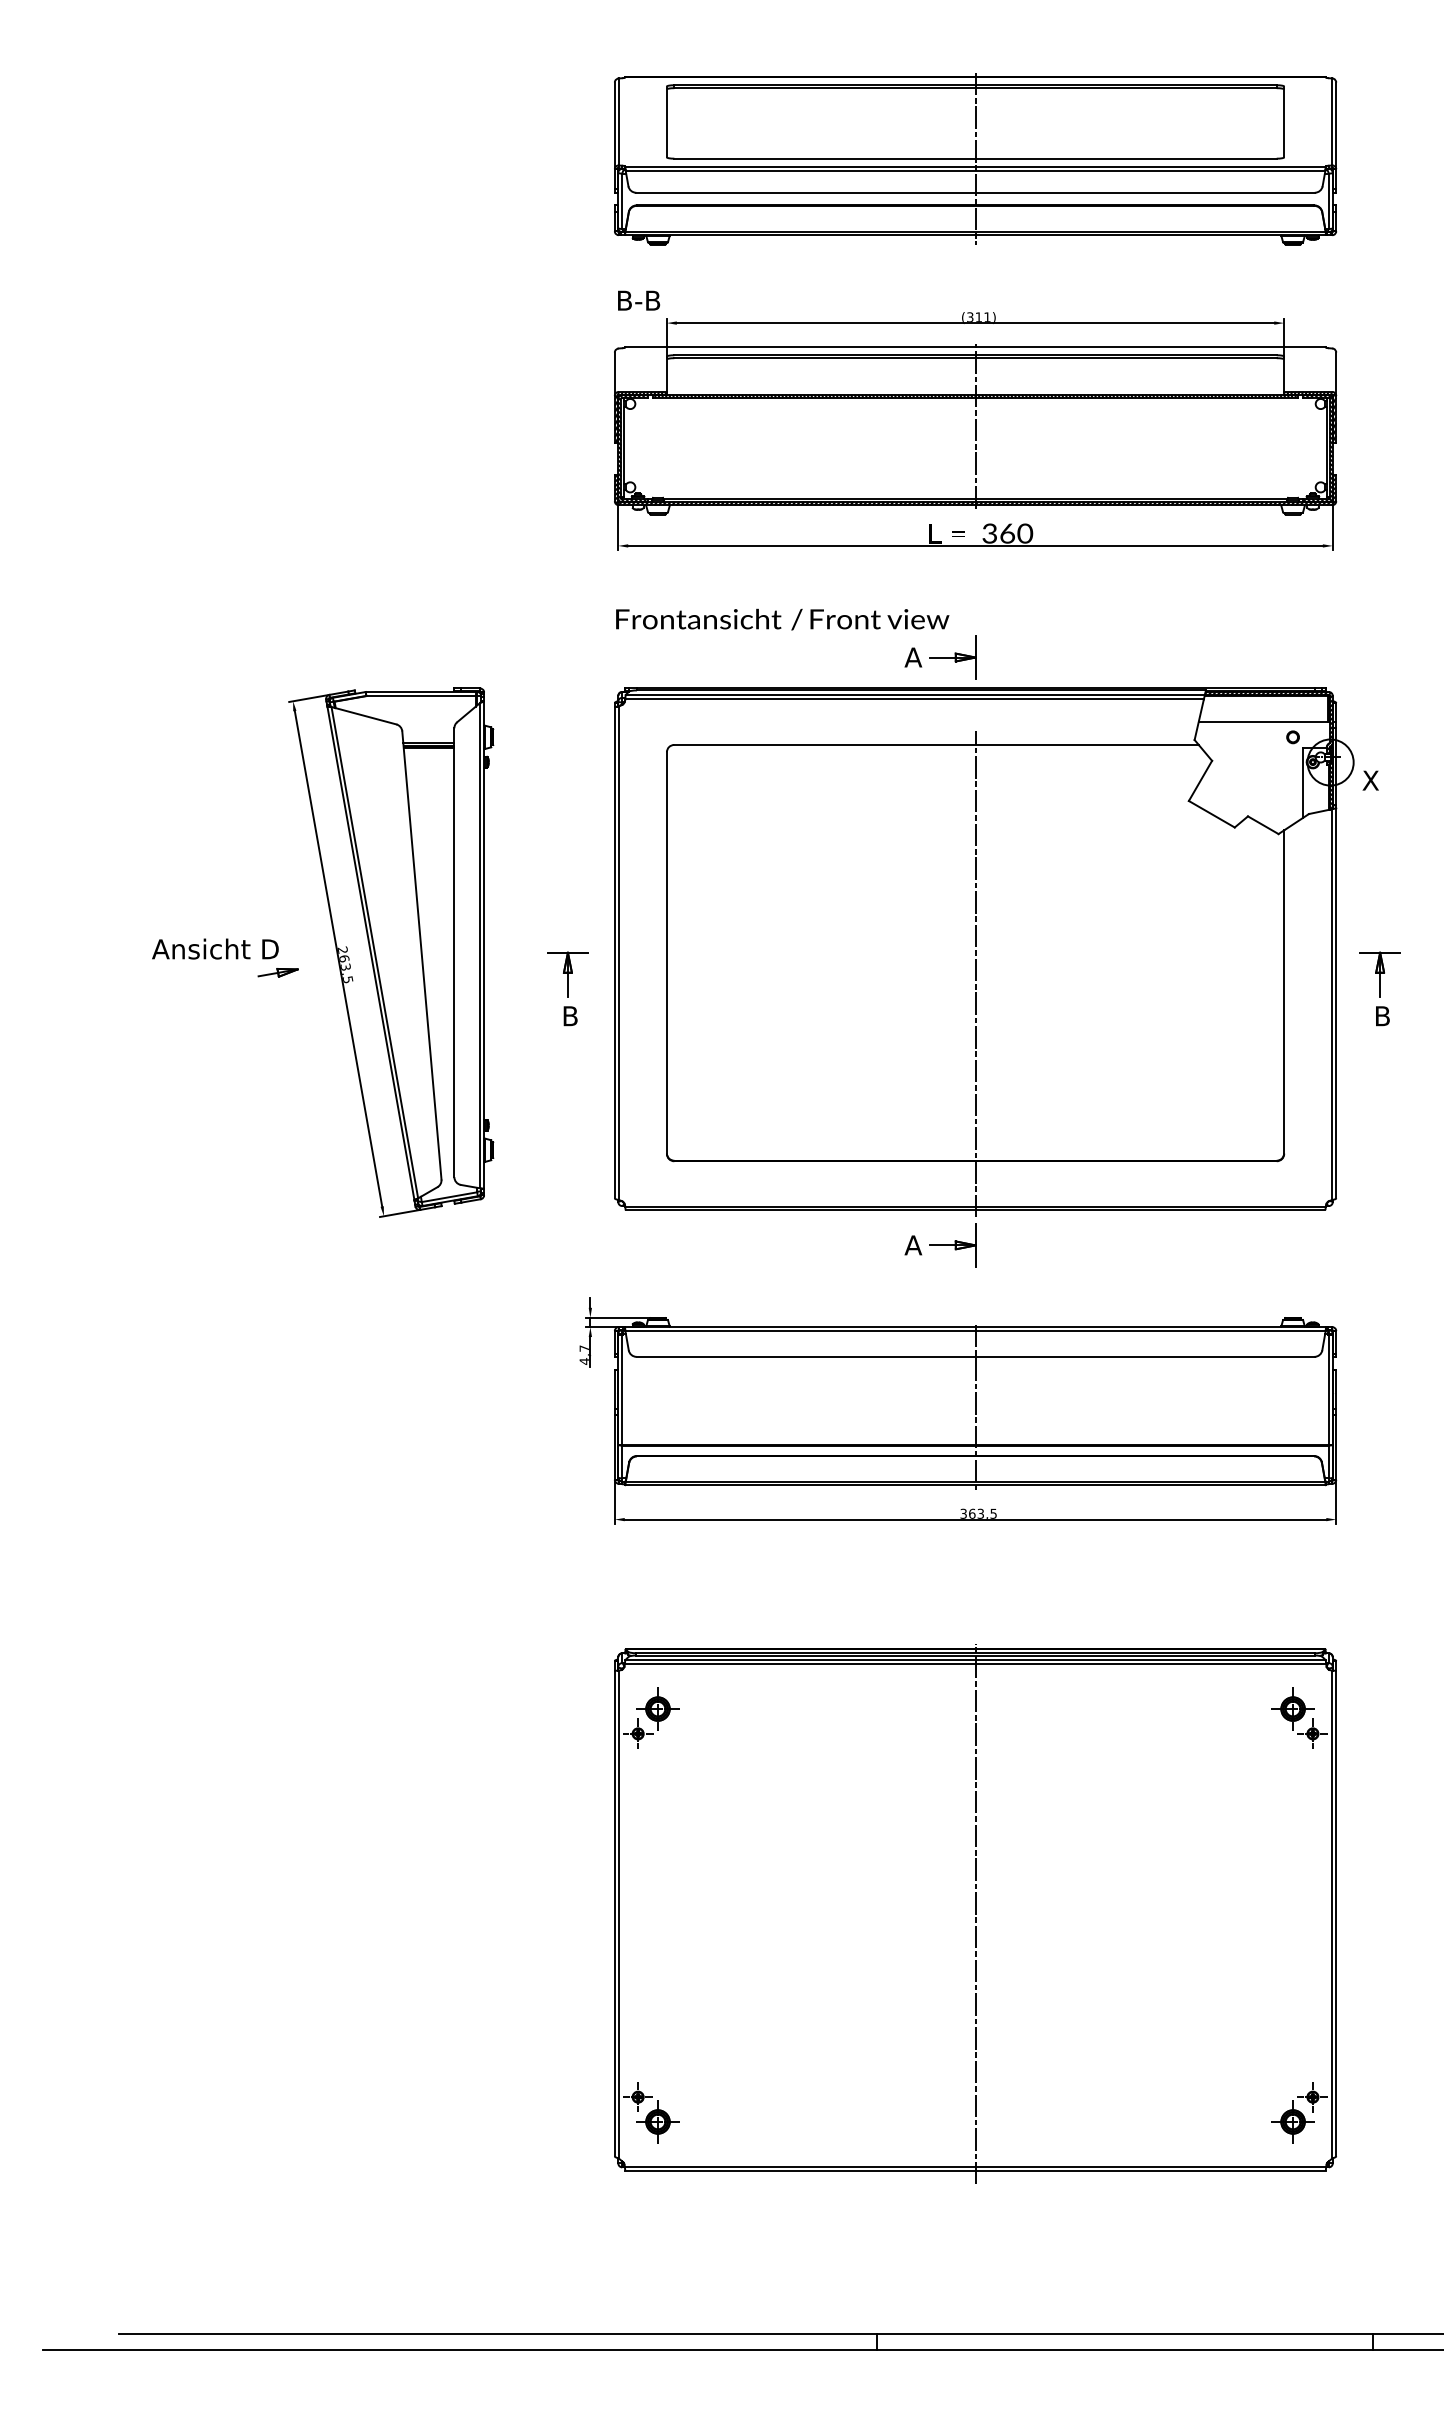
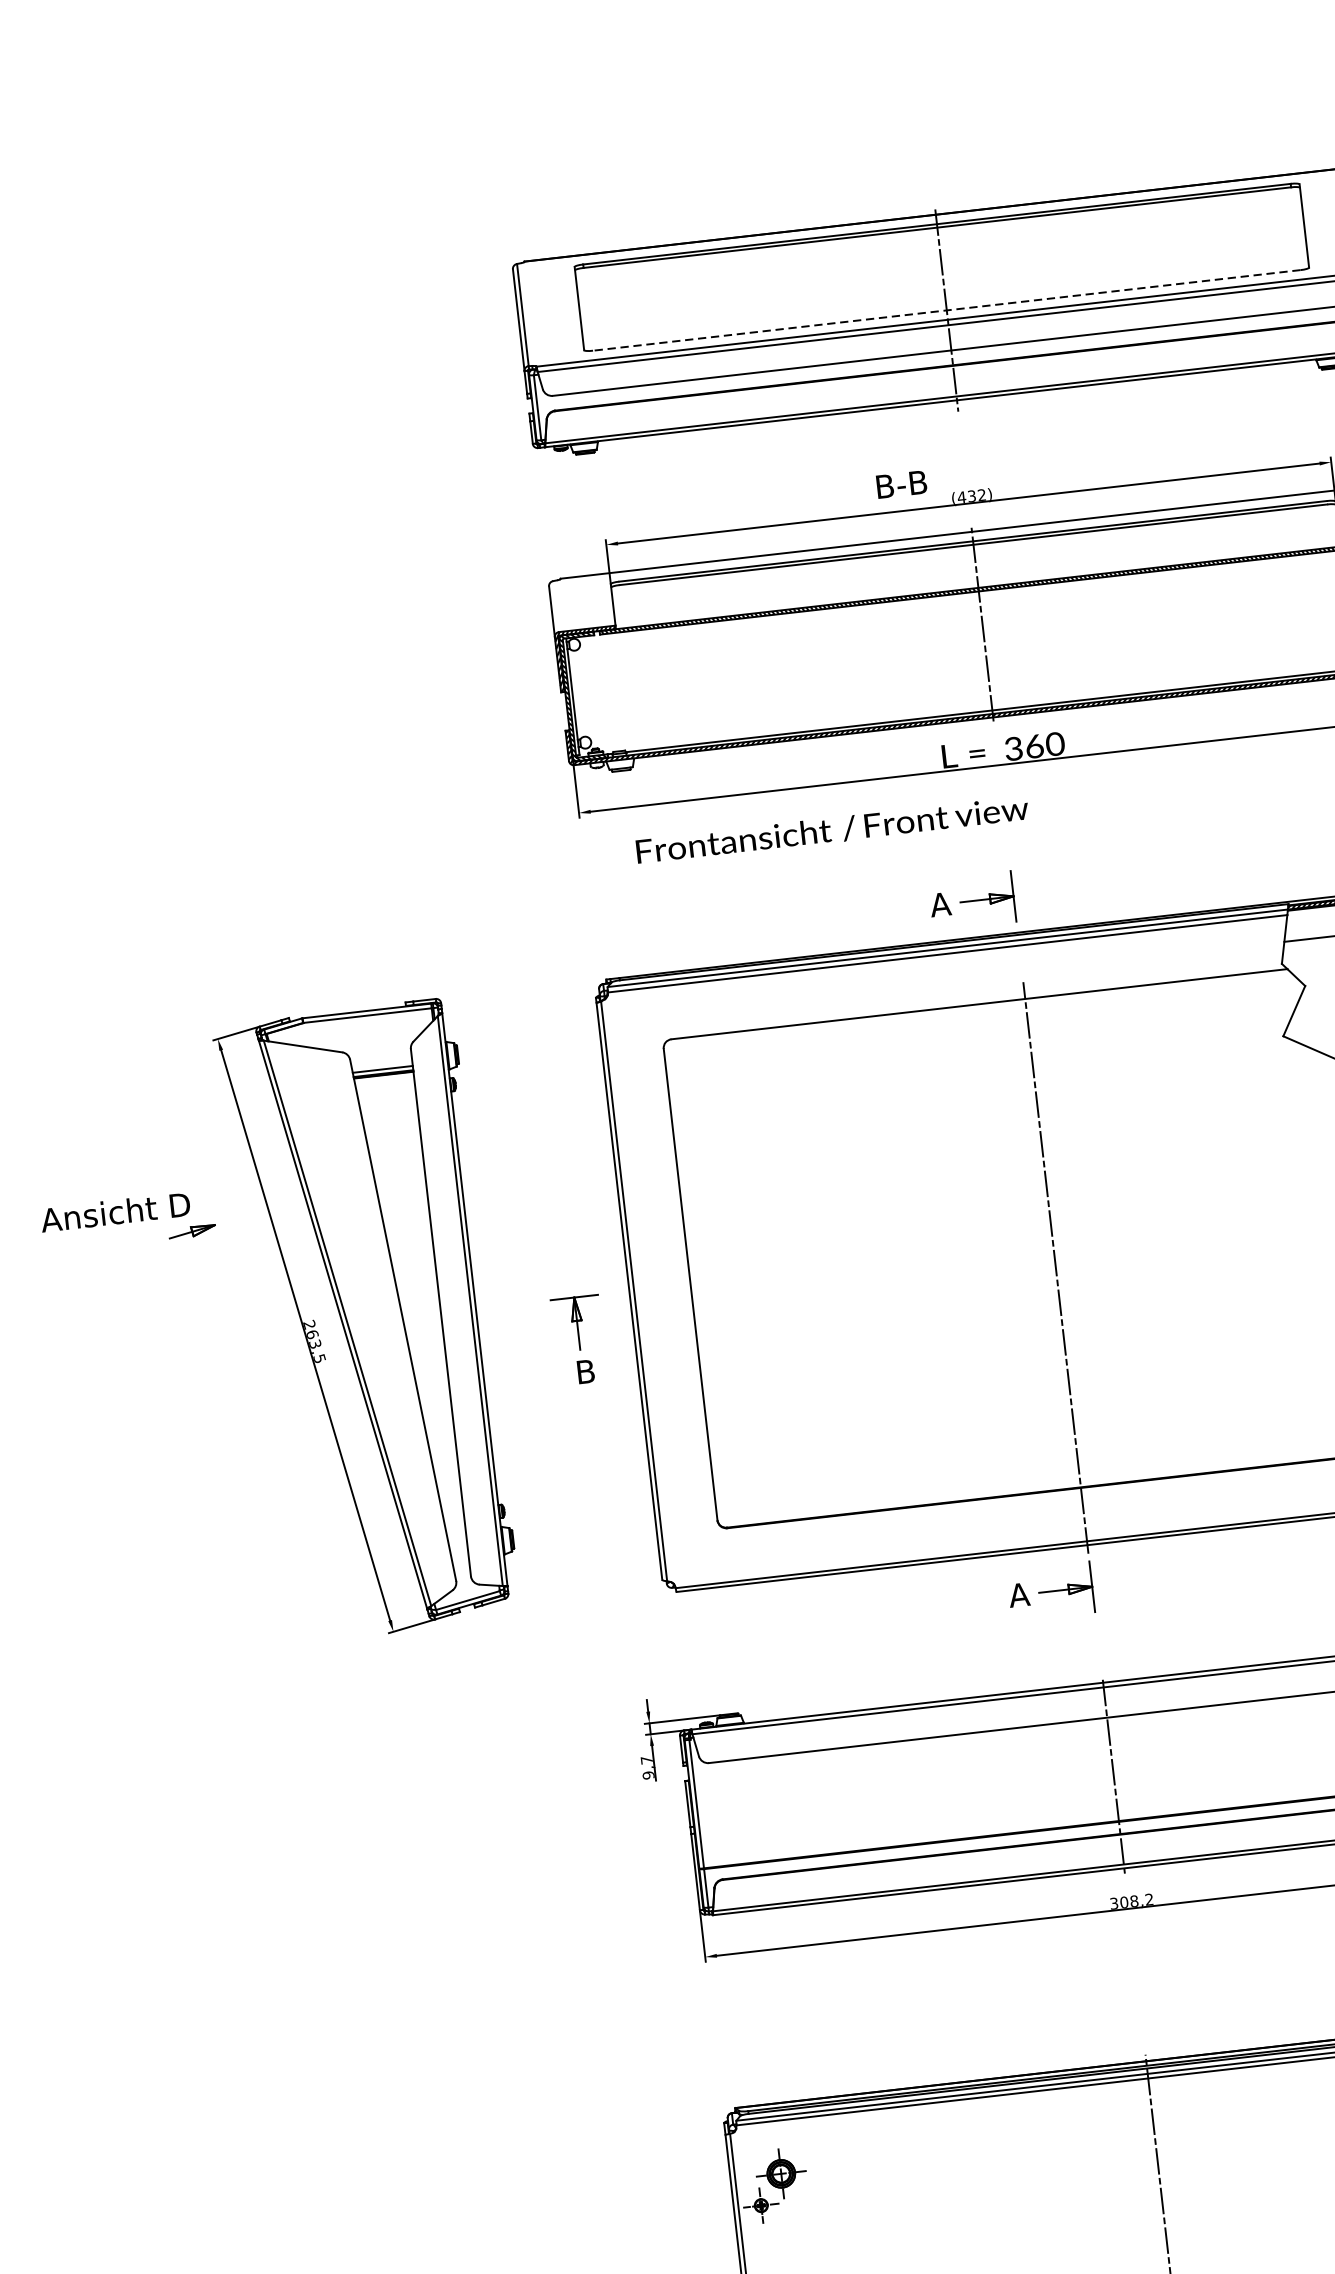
line: (975, 158) -> (946, 310), solid -> dashed
text: (639, 300) -> (902, 484), moved
text: (978, 316) -> (971, 495), (311) -> (432)
text: (782, 619) -> (832, 830), moved
part: (225, 957) -> (128, 1220), moved
text: (583, 1361) -> (647, 1775), 4,7 -> 9,7
text: (982, 1513) -> (1136, 1900), 363,5 -> 308,2

